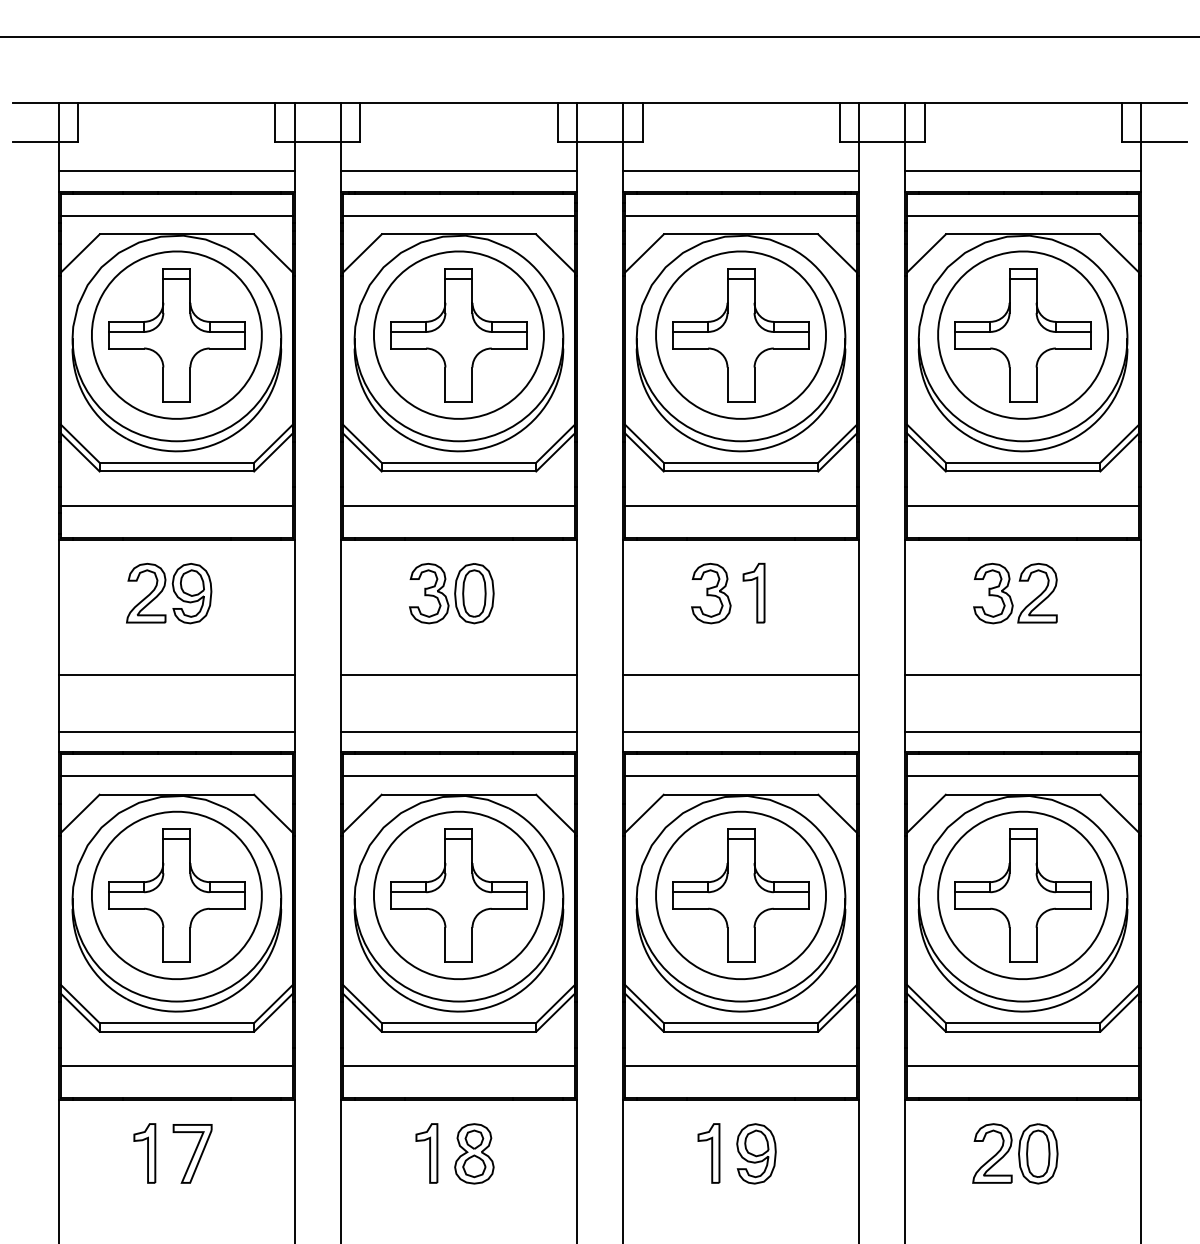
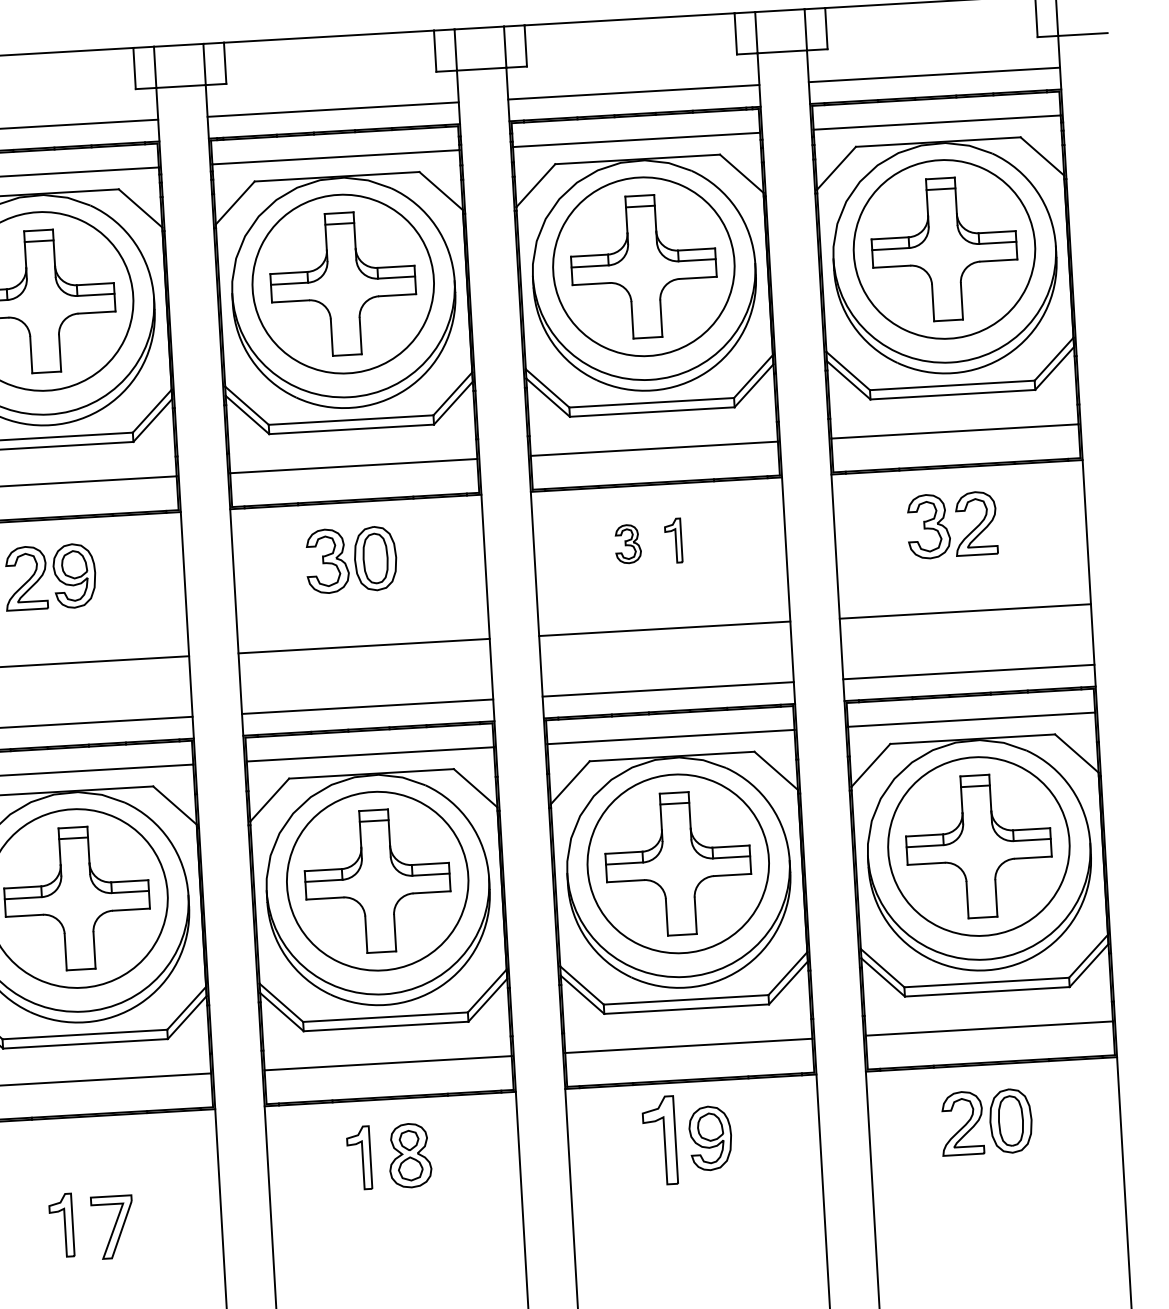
part: (753, 592) -> (672, 540), size x0.7
part: (711, 593) -> (628, 543), size x0.6
part: (144, 1153) -> (61, 1225), moved
part: (192, 1153) -> (112, 1226), moved
part: (708, 1153) -> (659, 1140), size x1.4

